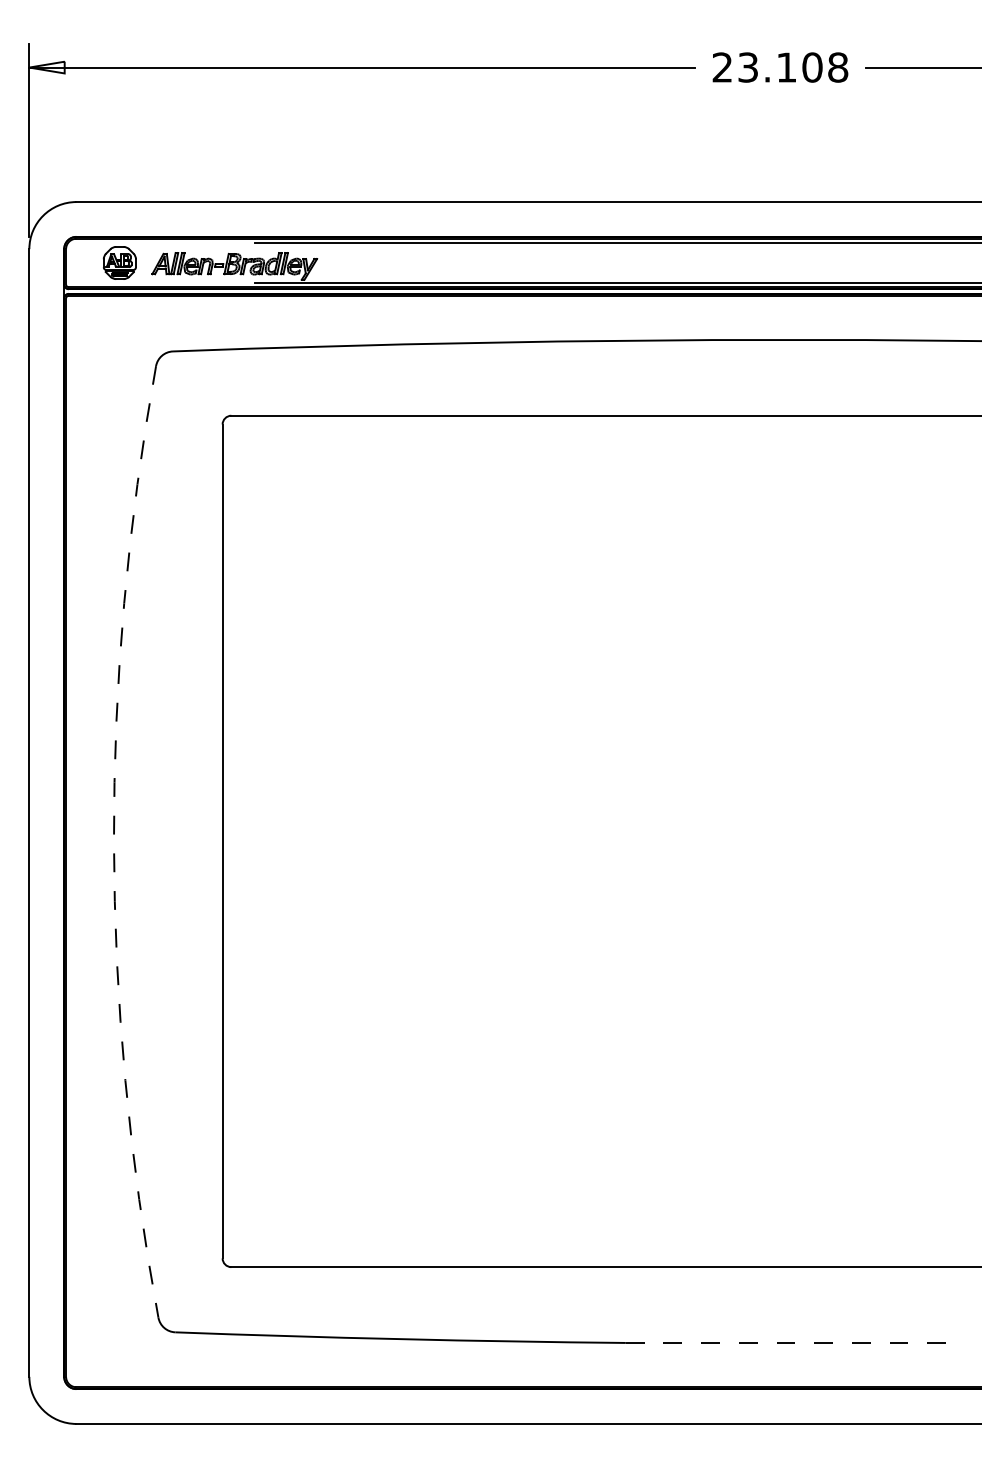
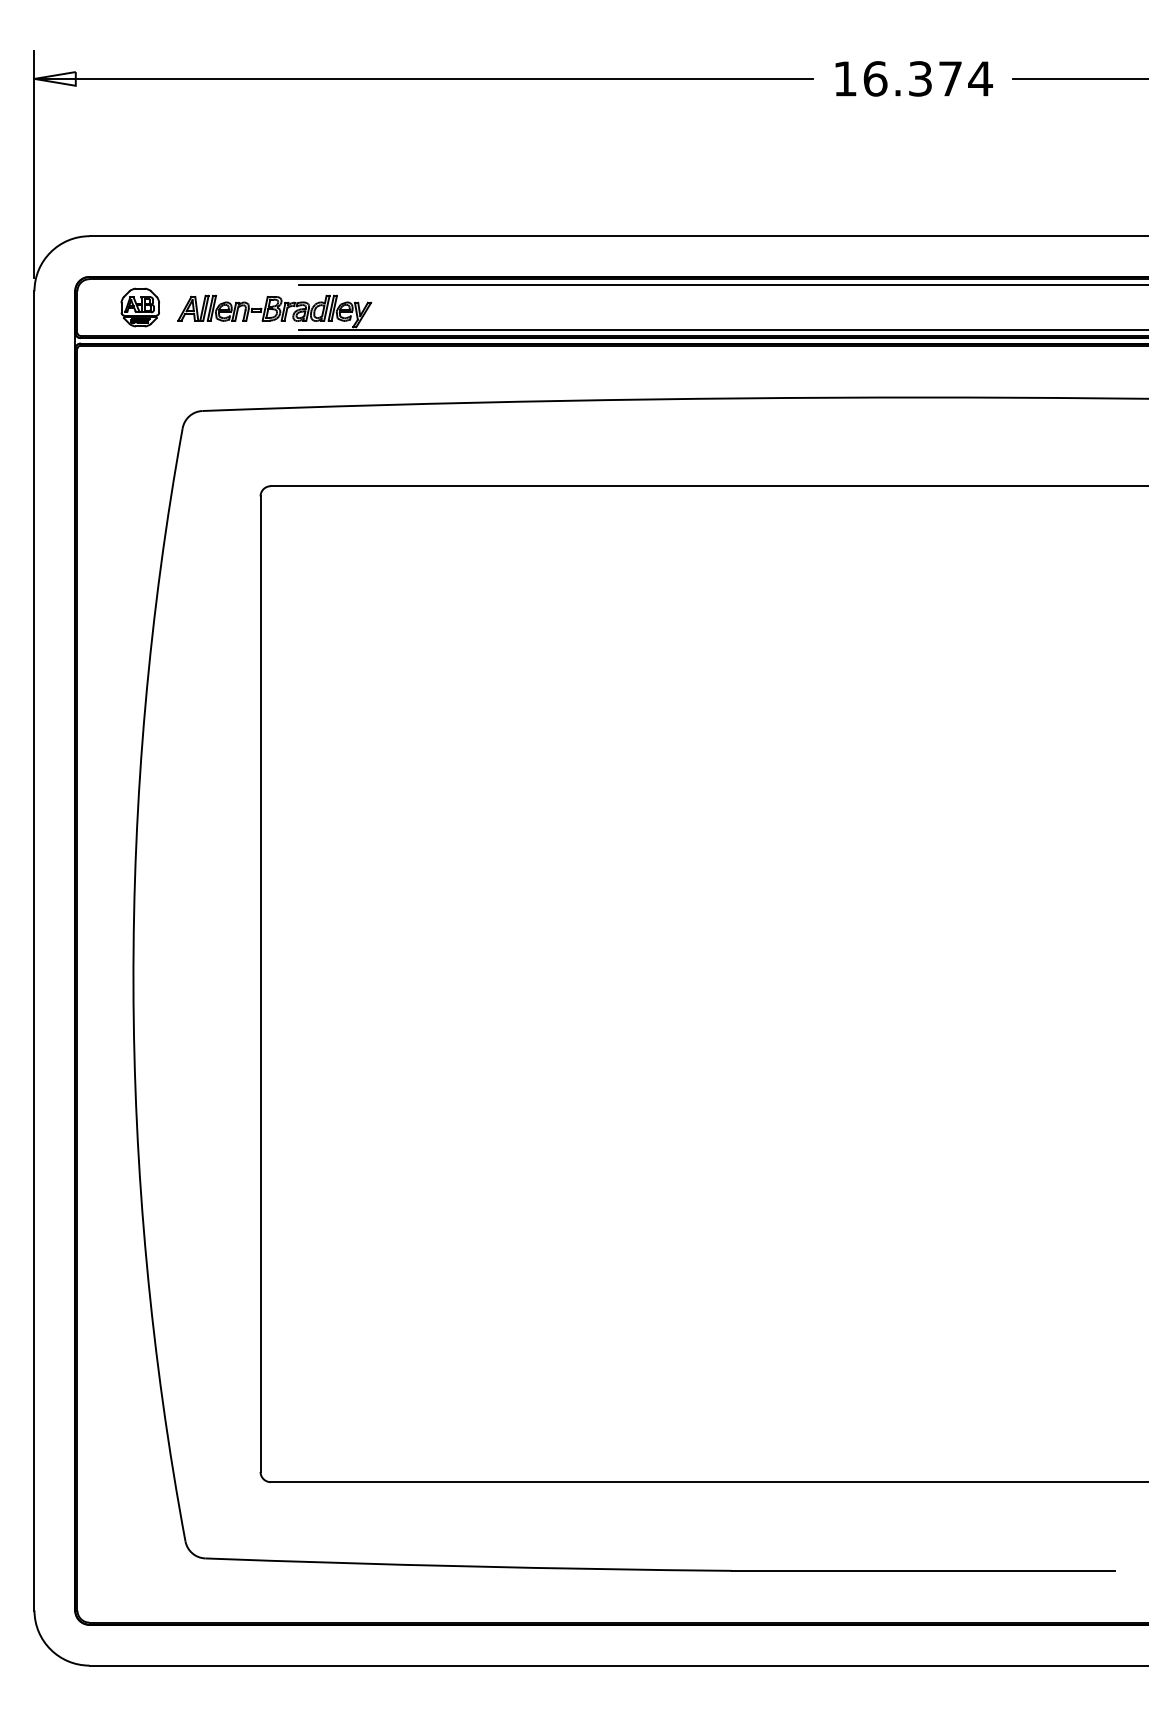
text: (780, 67) -> (913, 78), 23.108 -> 16.374
arc: (113, 842) -> (132, 985), dashed -> solid
line: (789, 1342) -> (923, 1570), dashed -> solid

